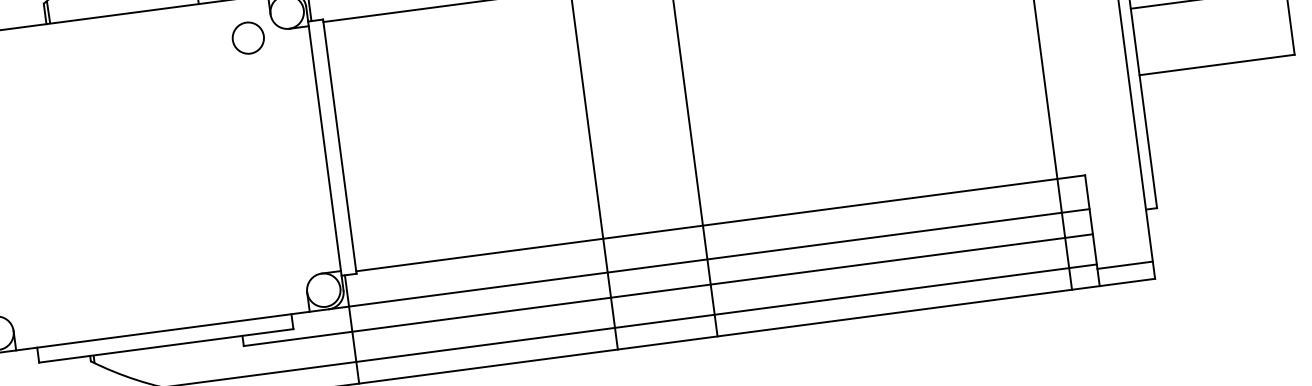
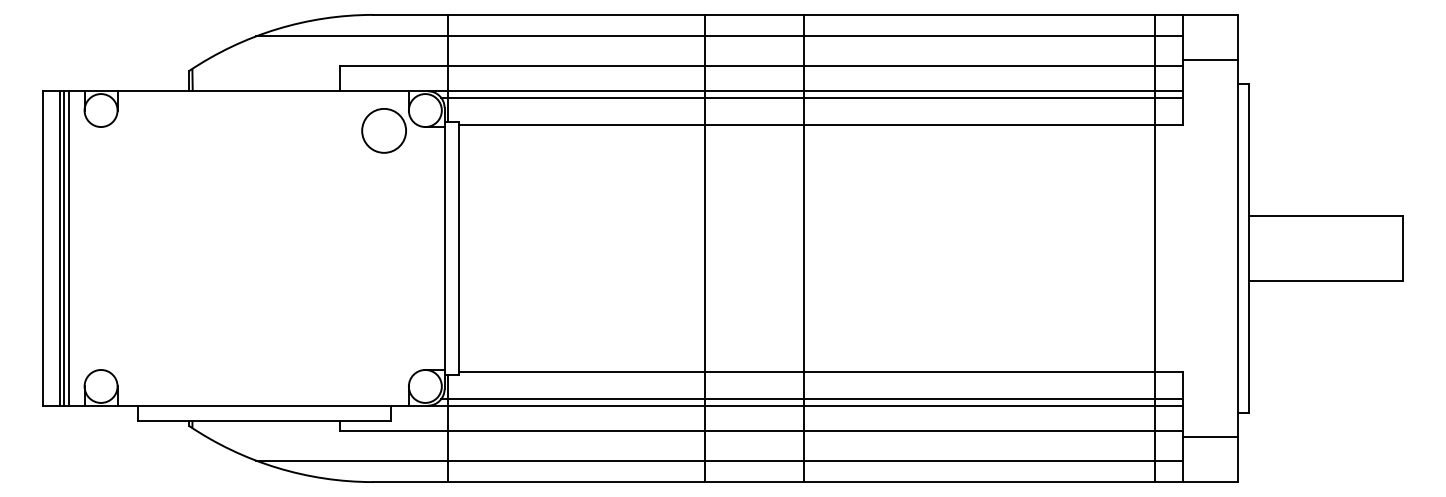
circle: (248, 37) -> (384, 130), size x1.43
line: (714, 251) -> (811, 398), added
line: (1124, 265) -> (1209, 437), moved

